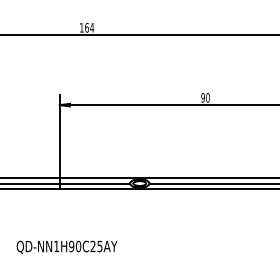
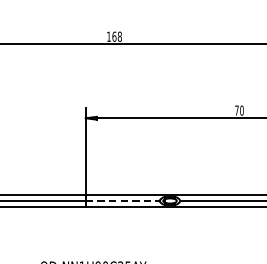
text: (91, 27) -> (119, 36), 164 -> 168
text: (202, 97) -> (236, 110), 90 -> 70
line: (94, 183) -> (122, 200), solid -> dashed

